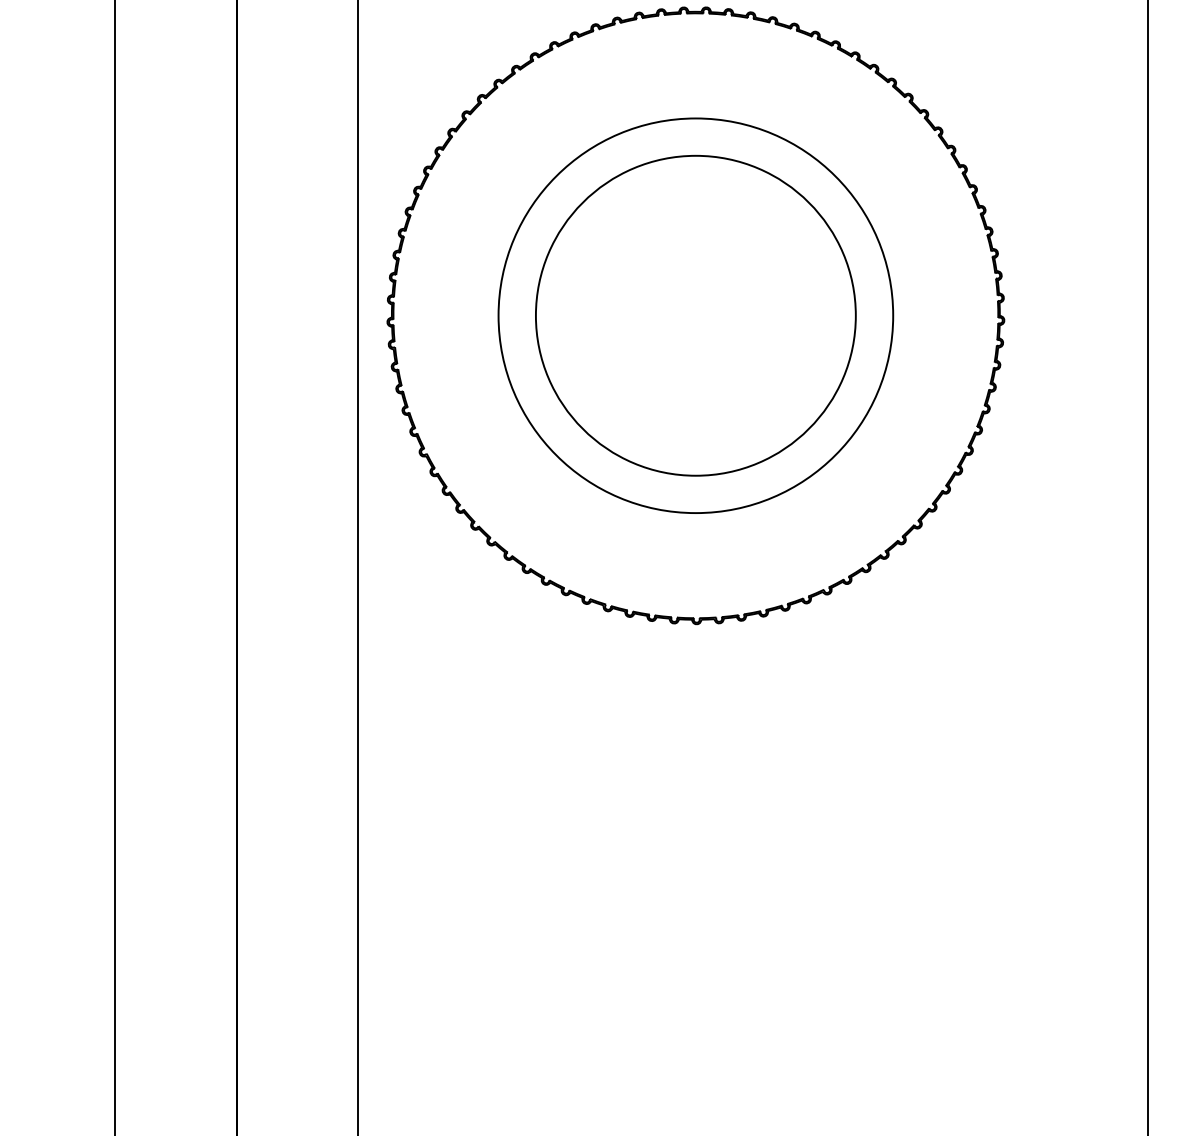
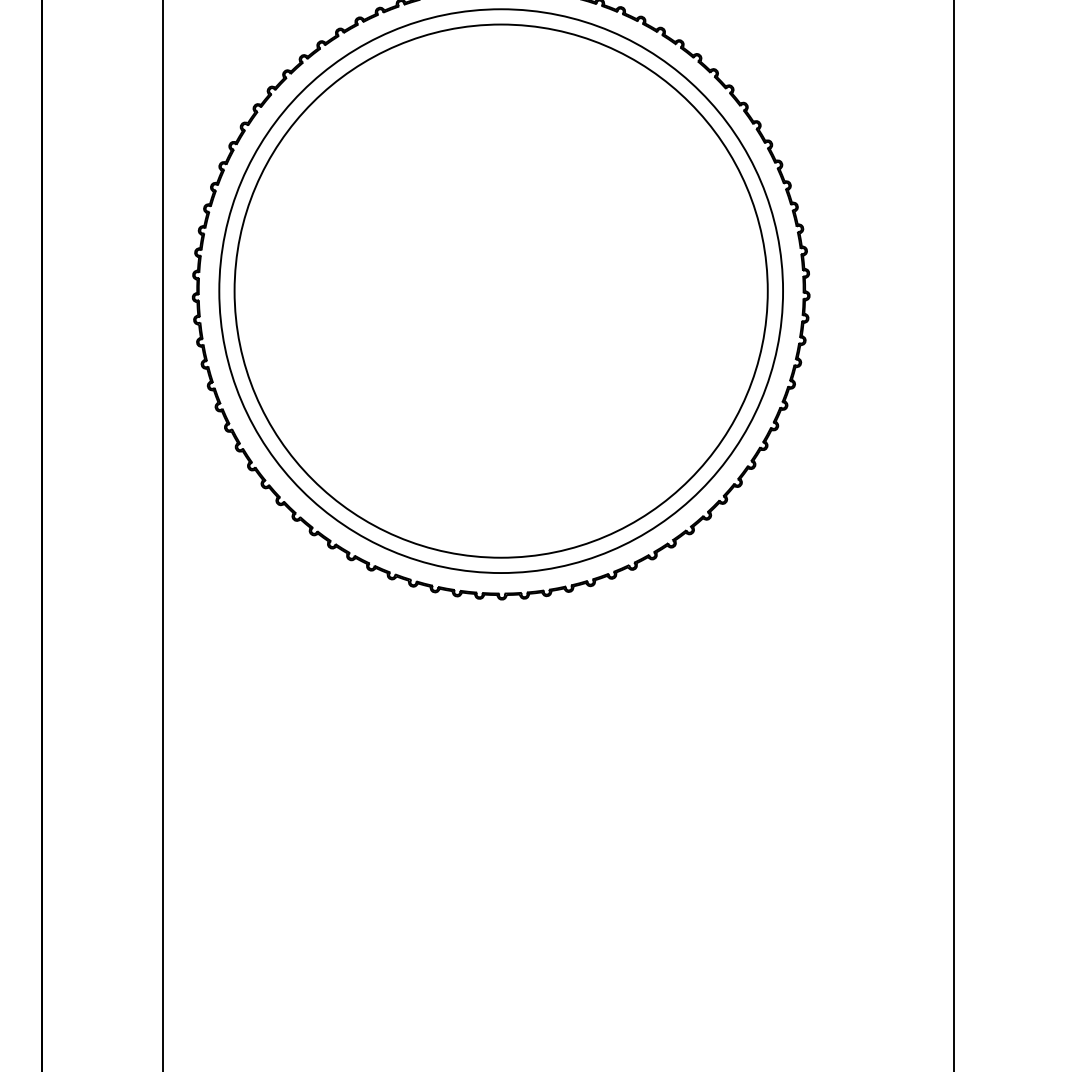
circle: (695, 315) -> (500, 290), size x1.43
circle: (695, 315) -> (500, 290), size x1.67

